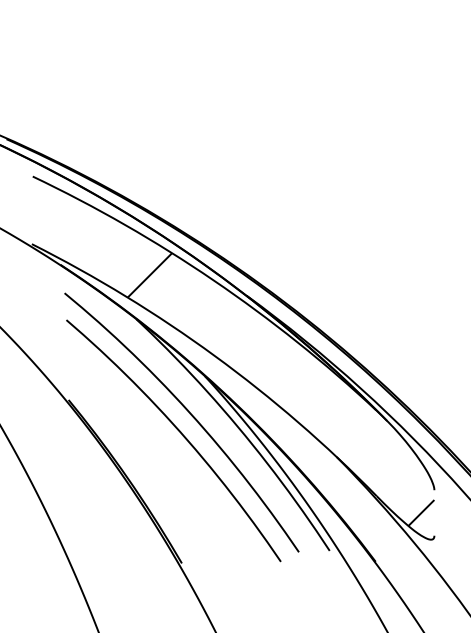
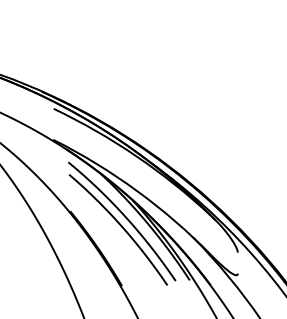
hatch: (280, 387) -> (167, 205), removed

